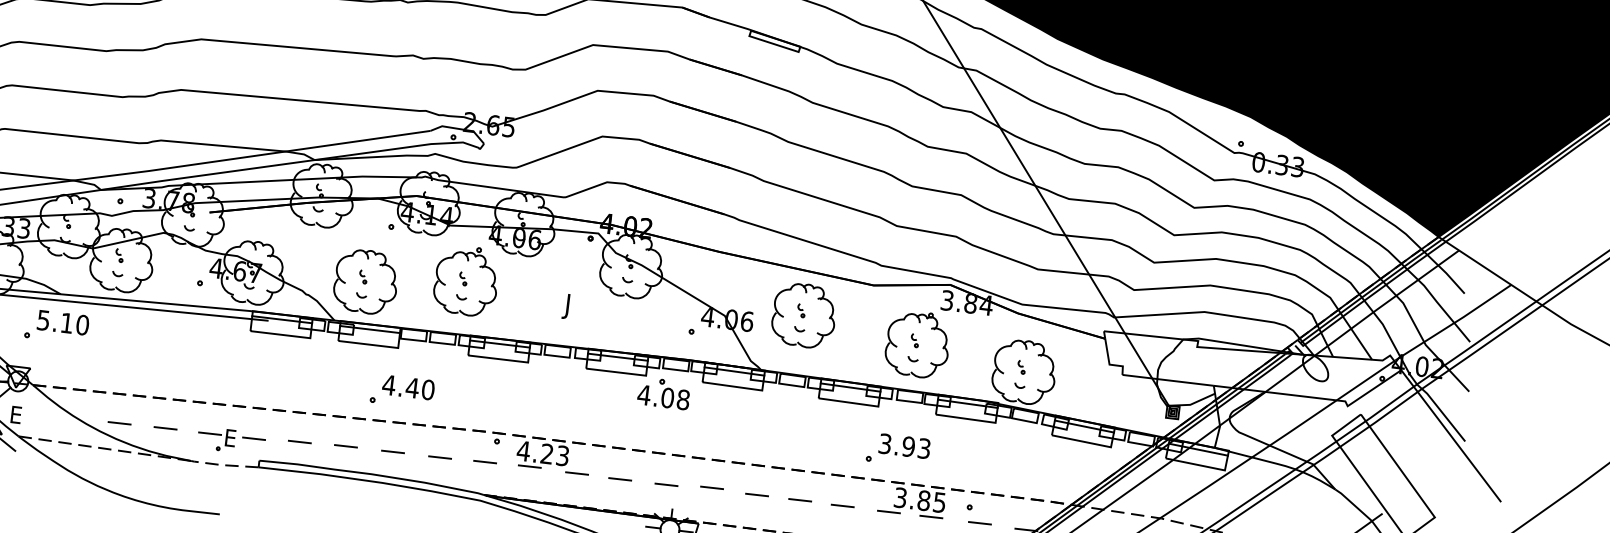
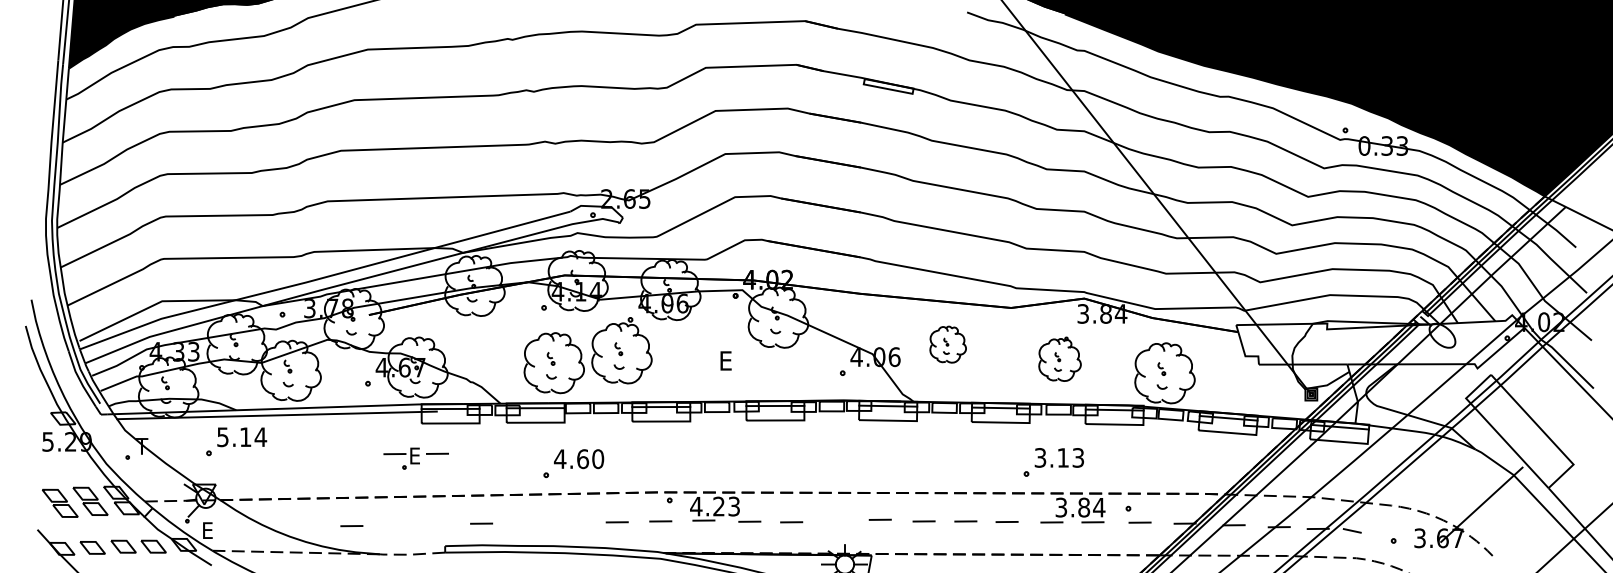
part: (365, 282) -> (553, 363), moved
text: (570, 306) -> (724, 363), J -> E
part: (803, 315) -> (947, 344), size x0.6
text: (82, 325) -> (260, 437), 5.10 -> 5.14
part: (917, 344) -> (1059, 359), size x0.7
text: (412, 388) -> (582, 459), 4.40 -> 4.60
part: (663, 393) -> (823, 435), removed
line: (119, 423) -> (307, 526), removed
part: (230, 440) -> (415, 458), moved
line: (345, 446) -> (525, 522), removed
text: (909, 446) -> (1063, 457), 3.93 -> 3.13
line: (392, 452) -> (571, 522), removed
line: (666, 485) -> (836, 522), removed
text: (939, 502) -> (1099, 507), 3.85 -> 3.84

